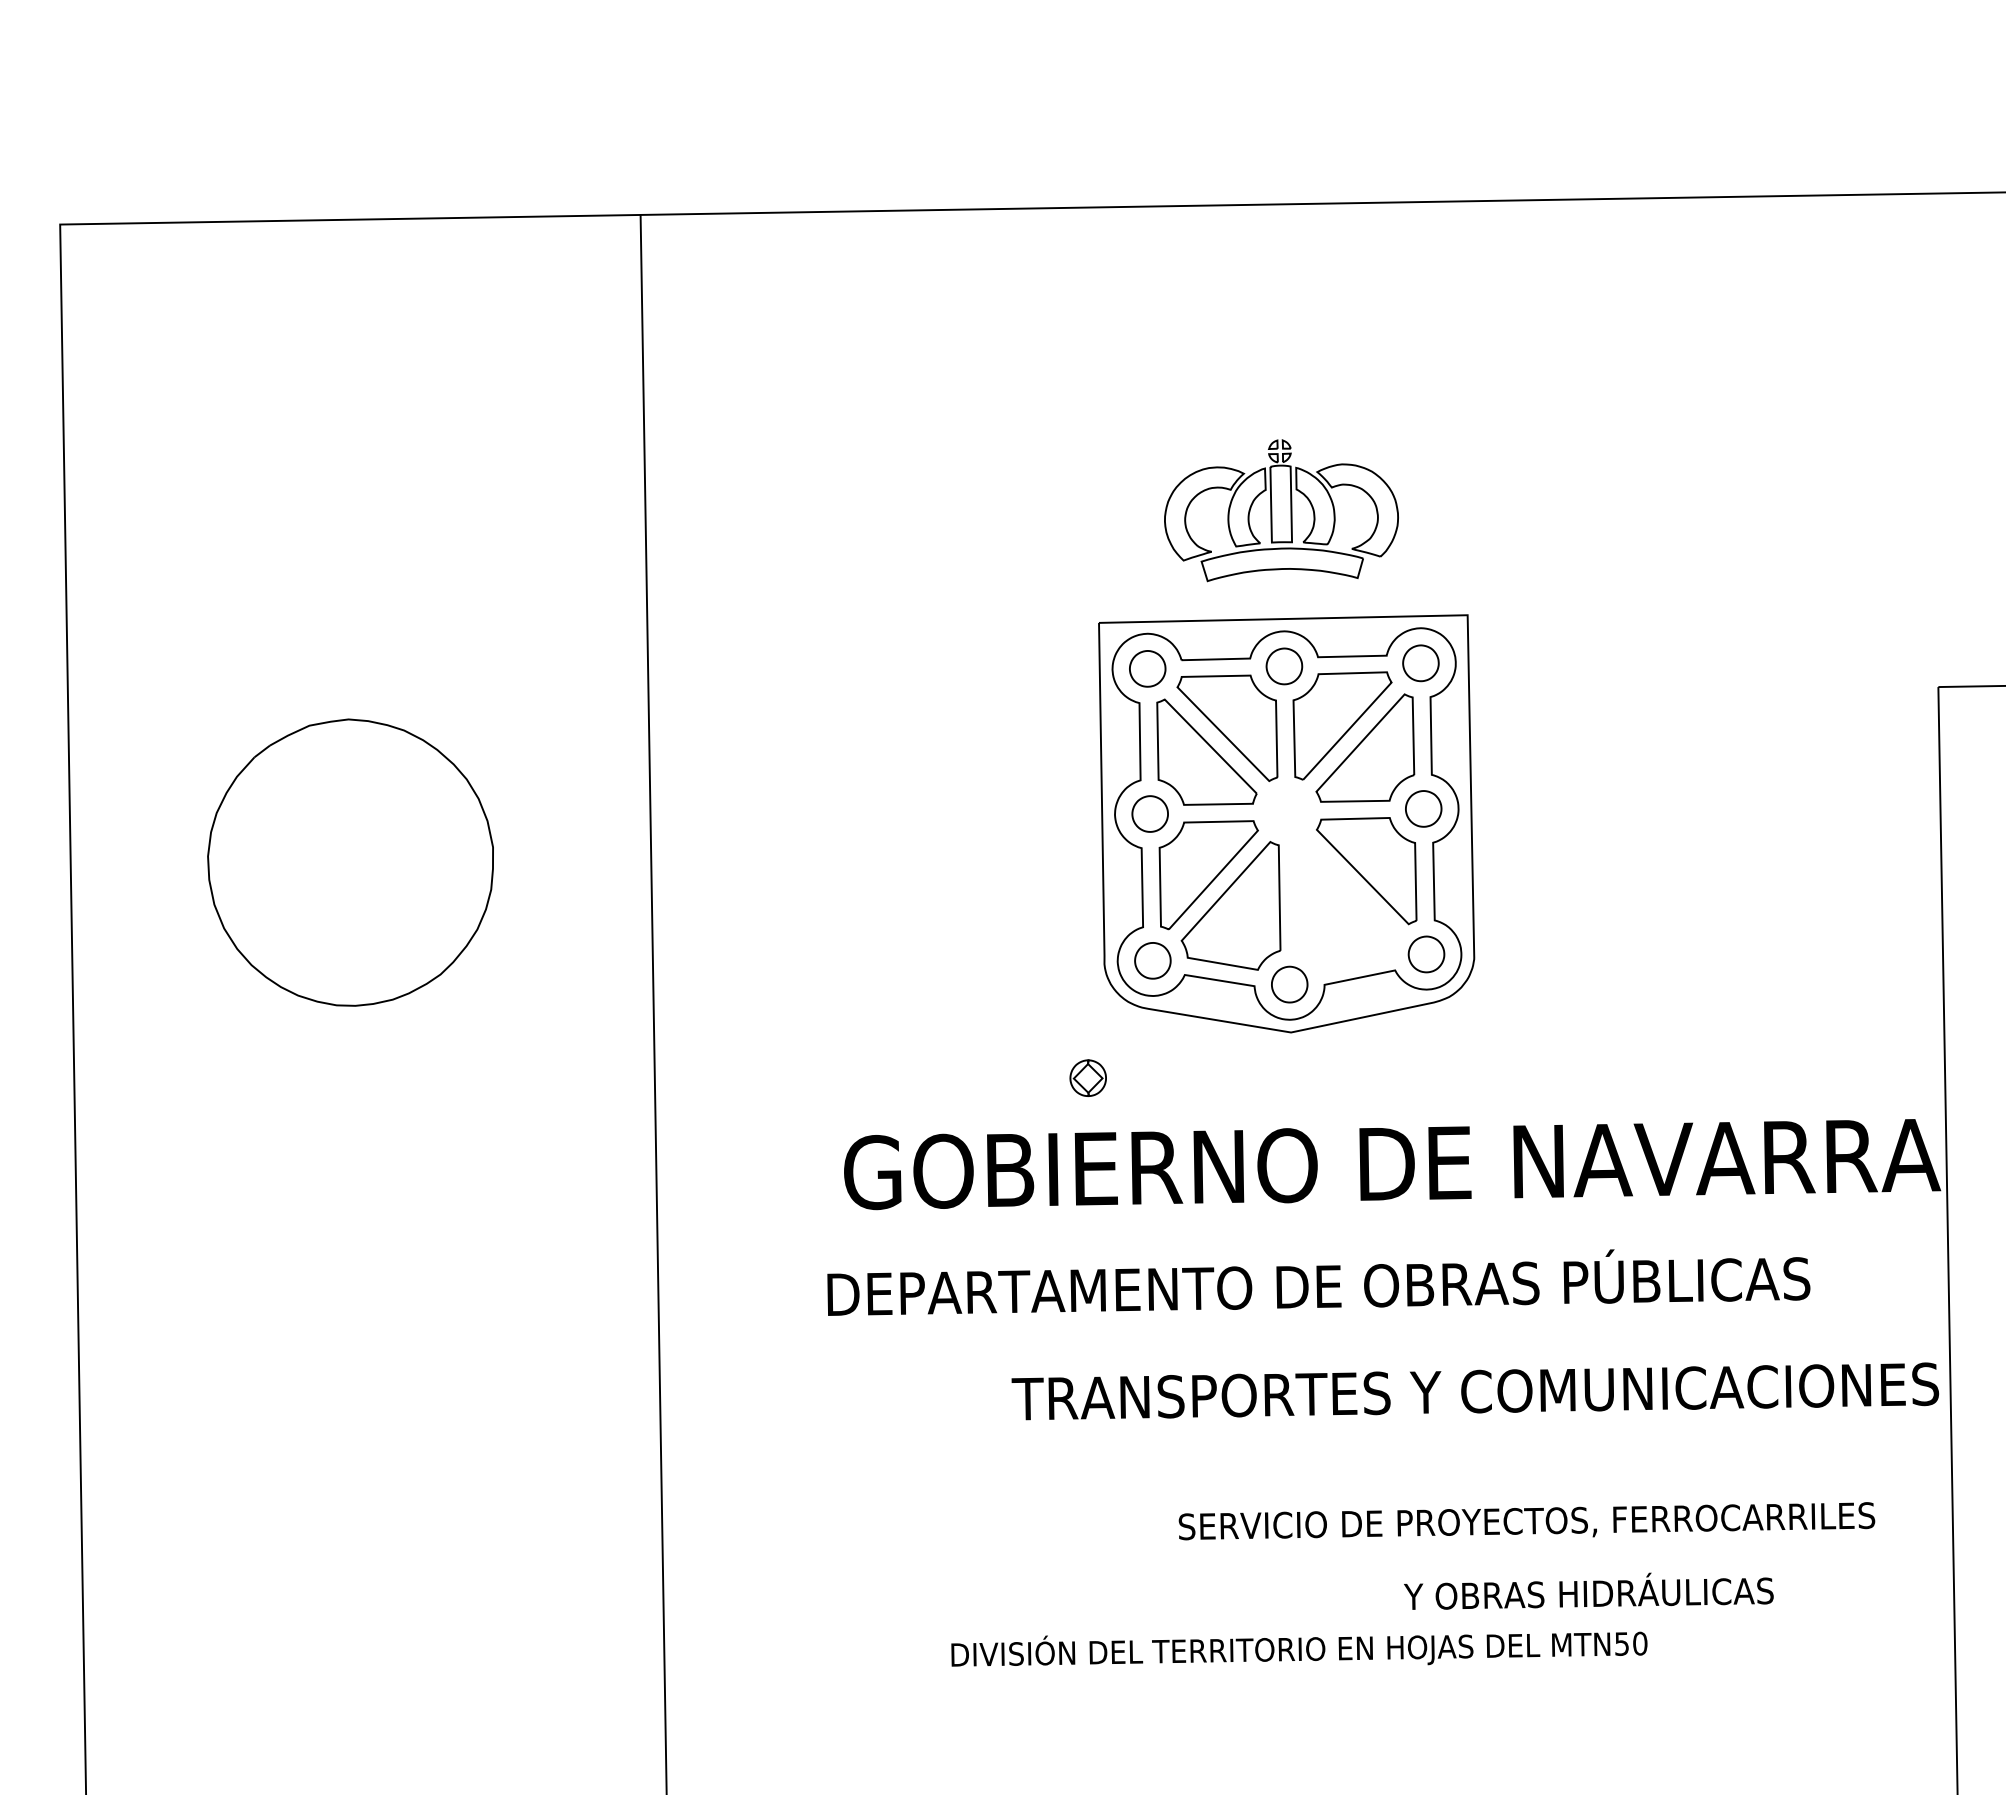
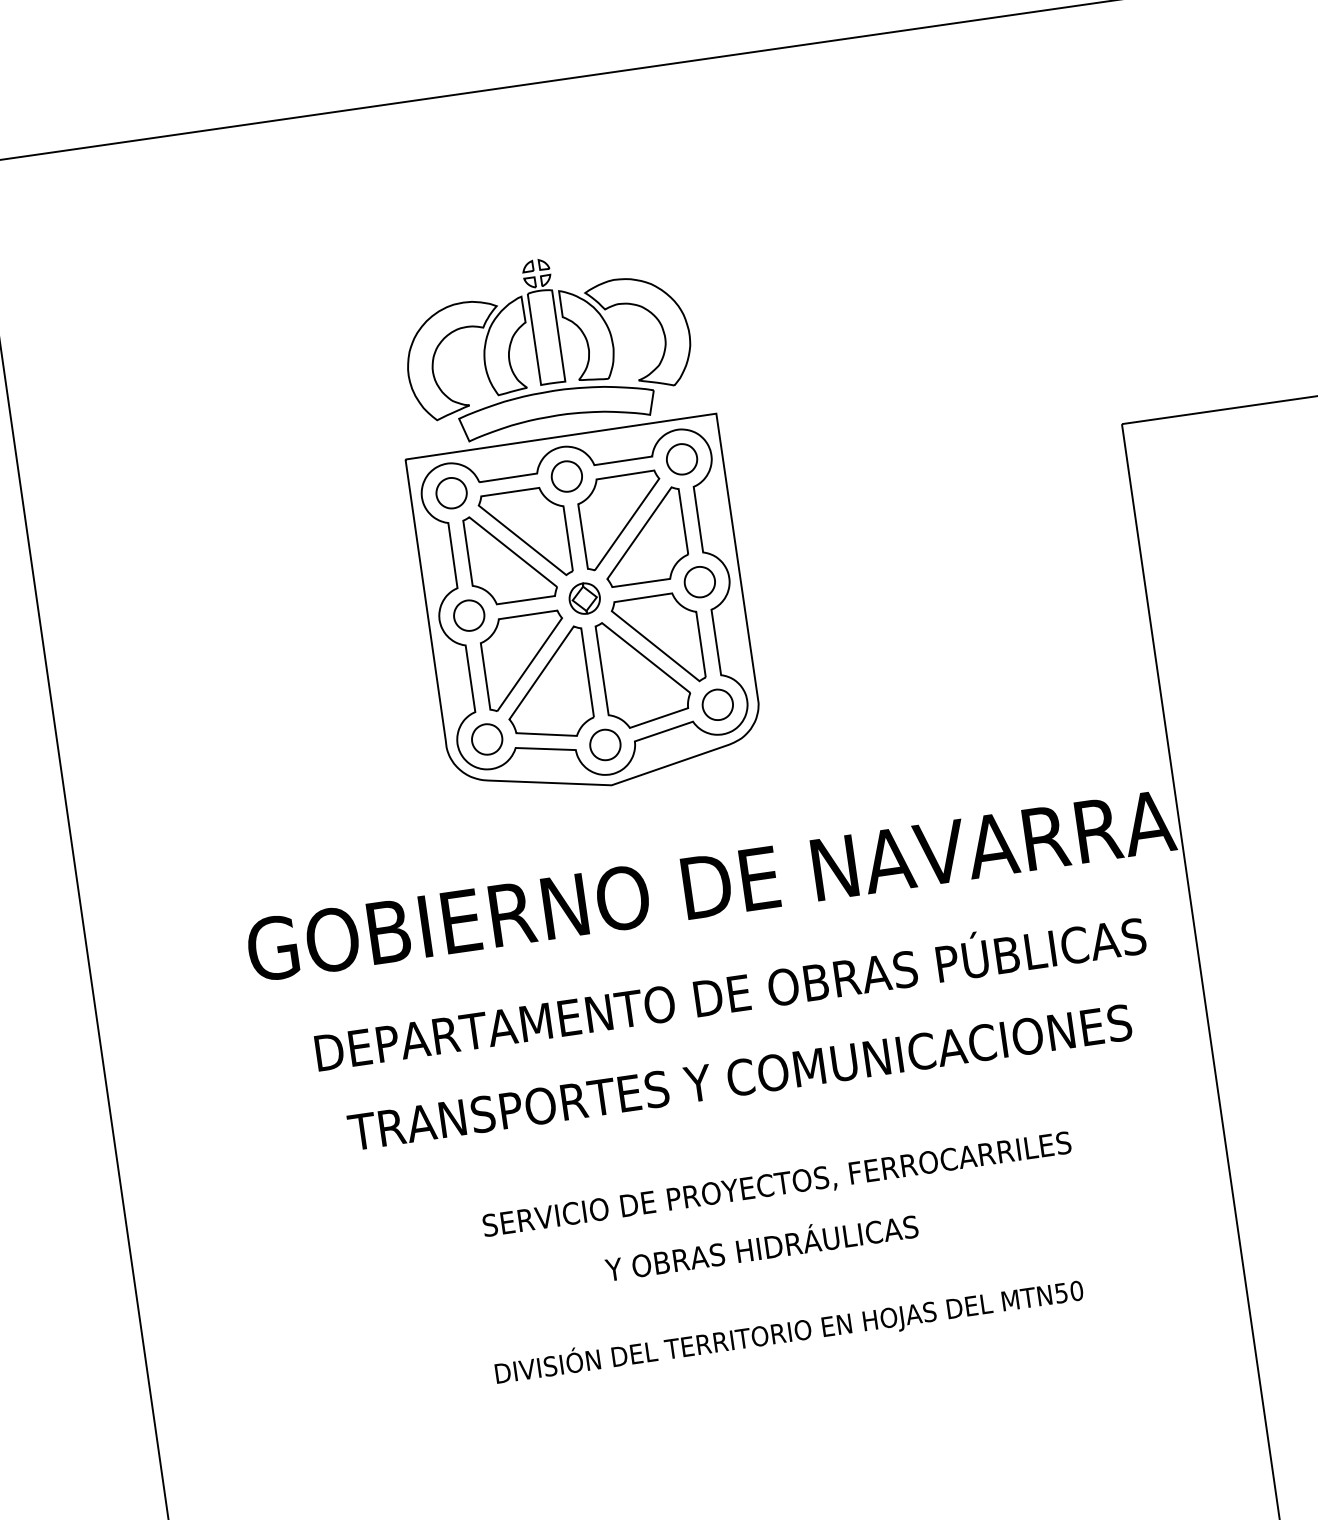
part: (1281, 510) -> (547, 345), size x1.43
part: (1345, 905) -> (644, 672), added
part: (1087, 1077) -> (584, 598), moved
text: (1318, 1282) -> (729, 991), moved
text: (1474, 1391) -> (739, 1077), moved
text: (1526, 1521) -> (776, 1184), moved
text: (1588, 1590) -> (761, 1245), moved
text: (1299, 1648) -> (789, 1331), moved

